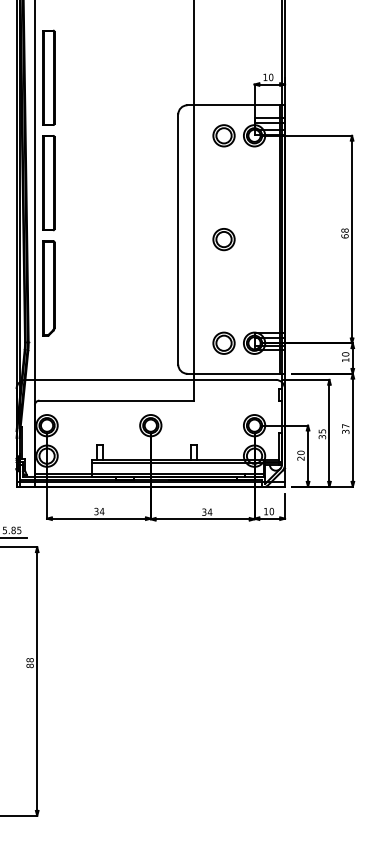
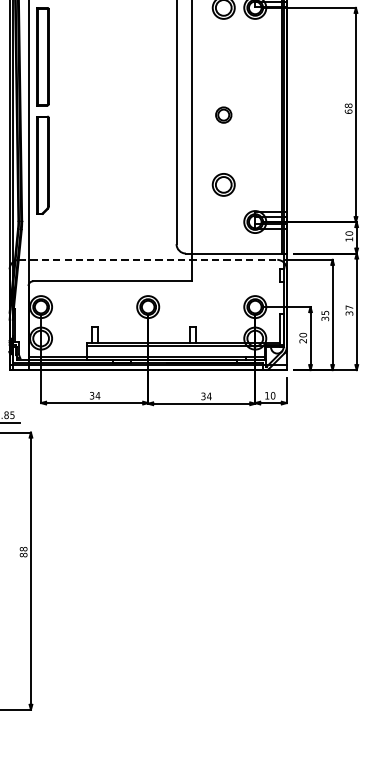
part: (223, 239) -> (223, 114), size x0.7
part: (223, 342) -> (223, 184), moved
line: (151, 379) -> (148, 259), solid -> dashed

